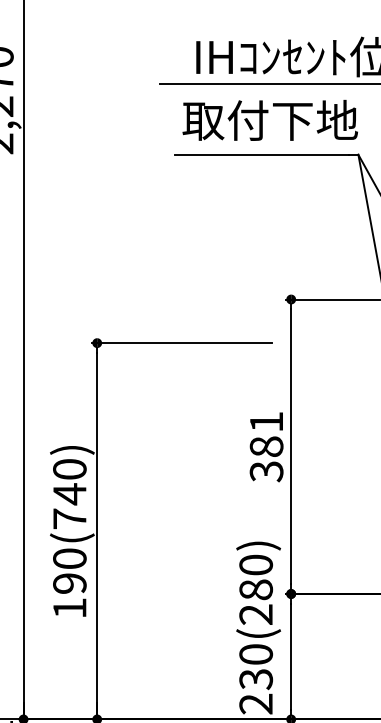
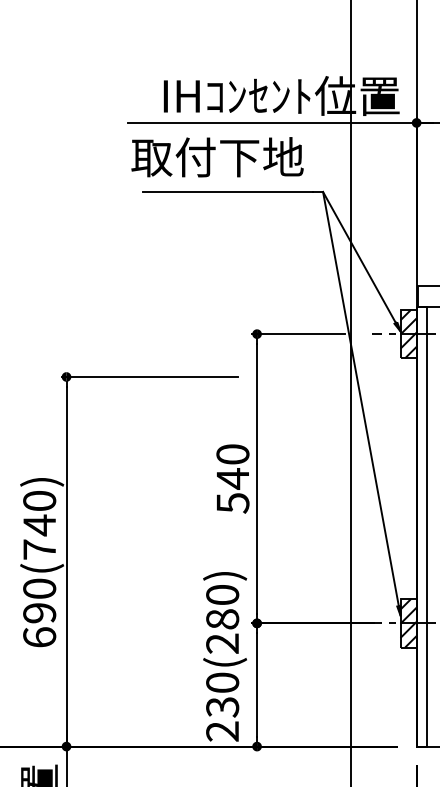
text: (270, 120) -> (217, 157), moved
text: (266, 446) -> (232, 478), 381 -> 540
text: (69, 608) -> (39, 637), 190(740) -> 690(740)

